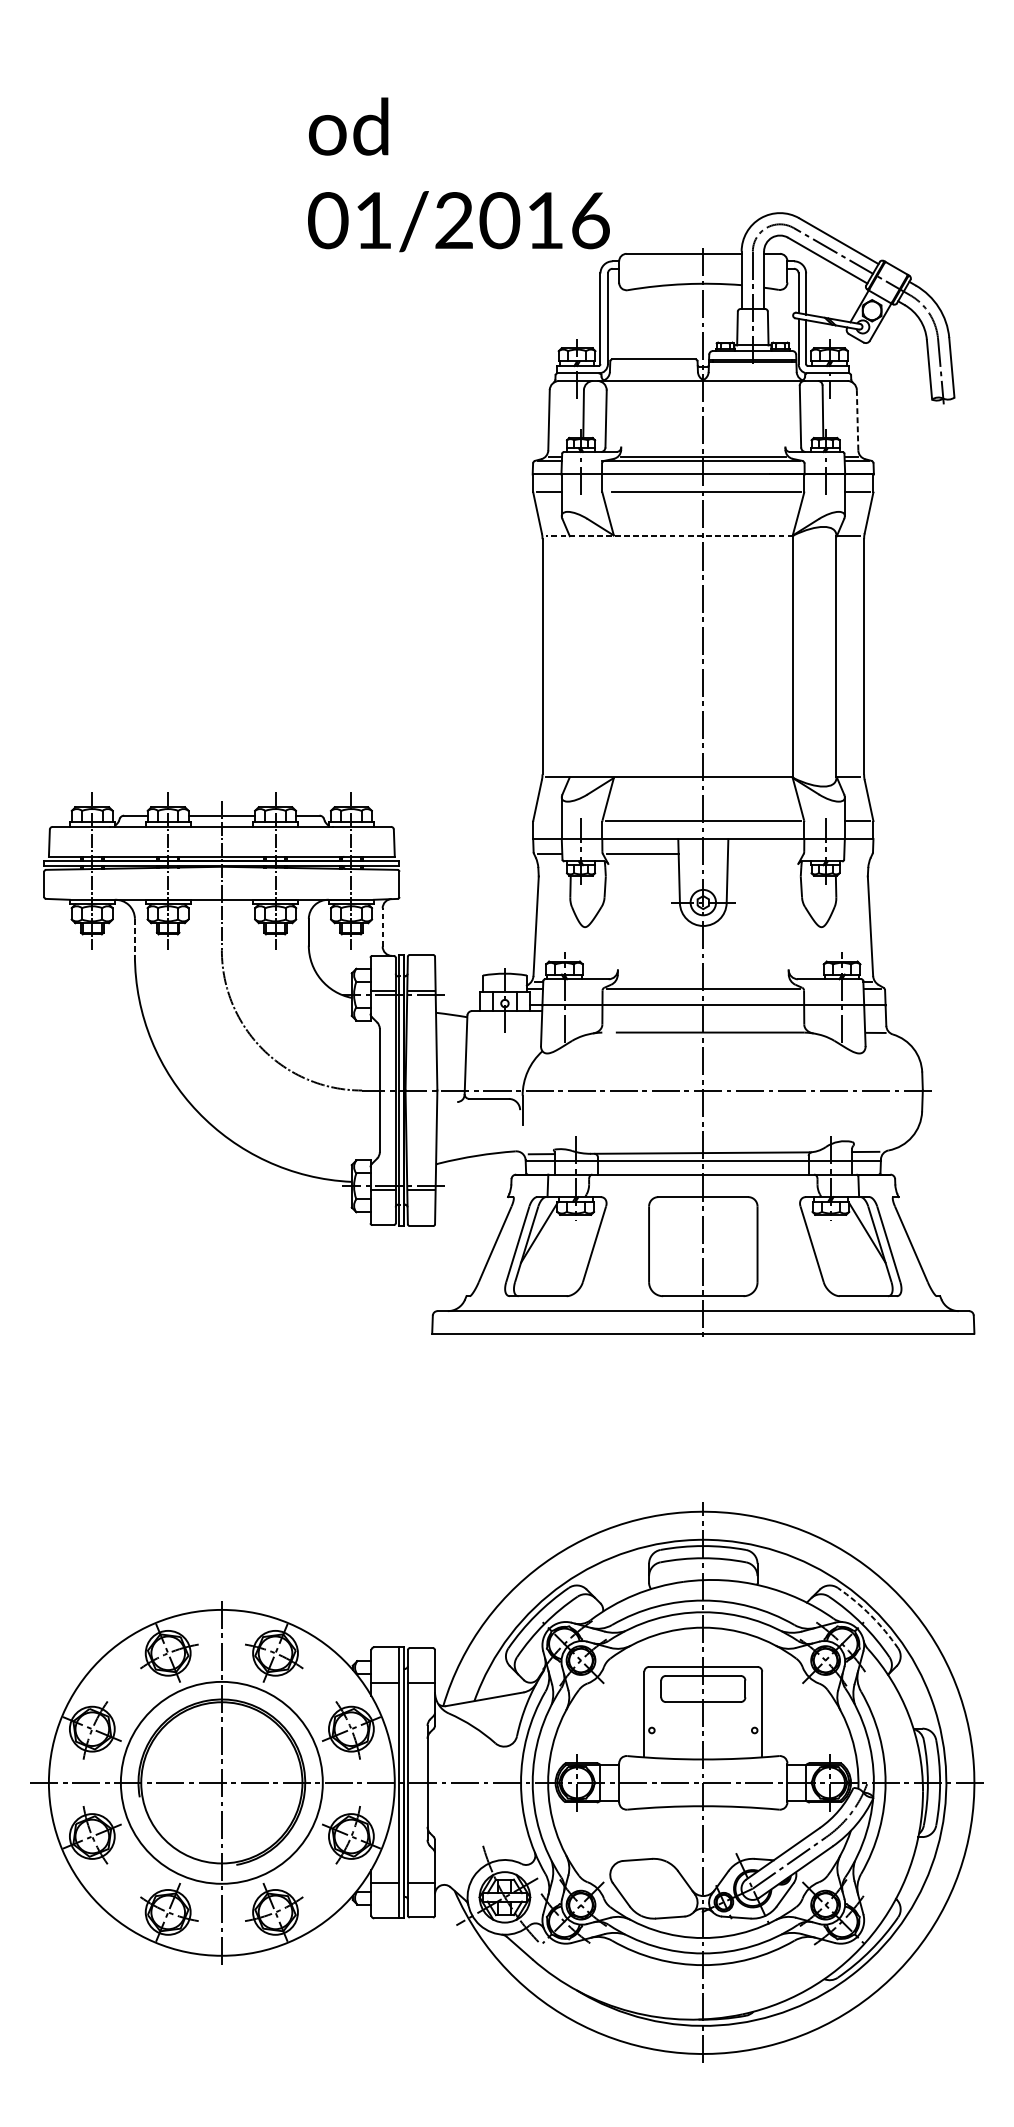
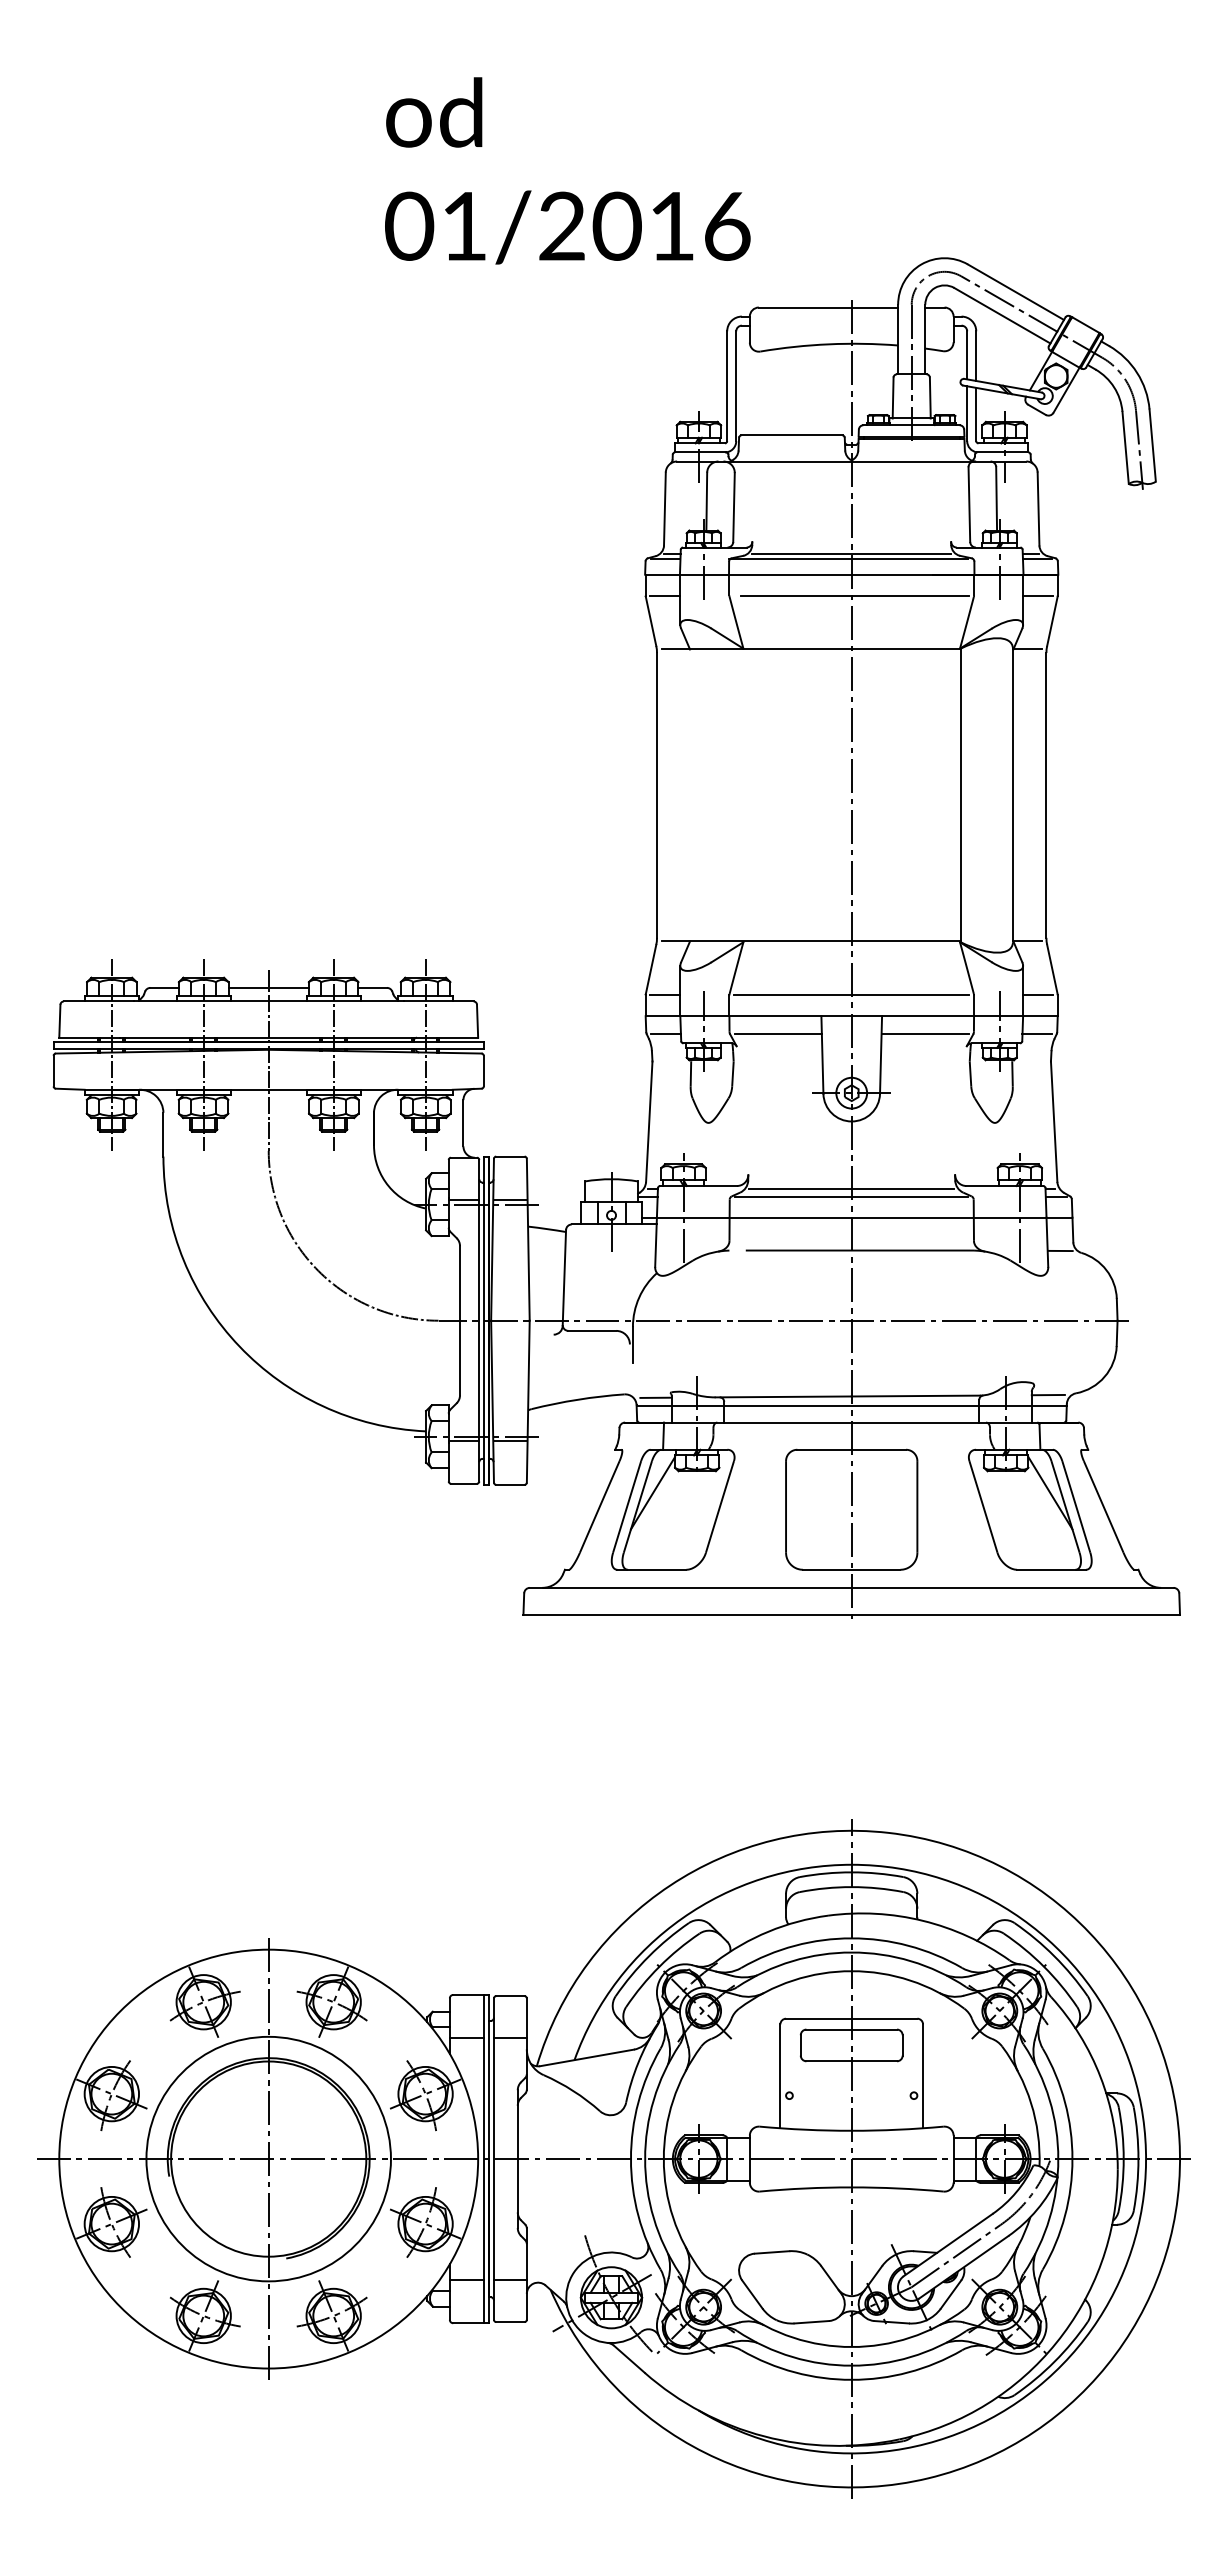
text: (458, 174) -> (567, 170), moved
line: (857, 420) -> (1038, 509), dashed -> solid
line: (670, 536) -> (811, 649), dashed -> solid
line: (549, 821) -> (665, 994), added
line: (763, 854) -> (924, 1034), added
line: (856, 854) -> (1037, 1034), added
line: (382, 926) -> (463, 1122), dashed -> solid
line: (134, 936) -> (163, 1134), dashed -> solid
line: (703, 982) -> (851, 1189), added
arc: (870, 1615) -> (1054, 1956), dashed -> solid

